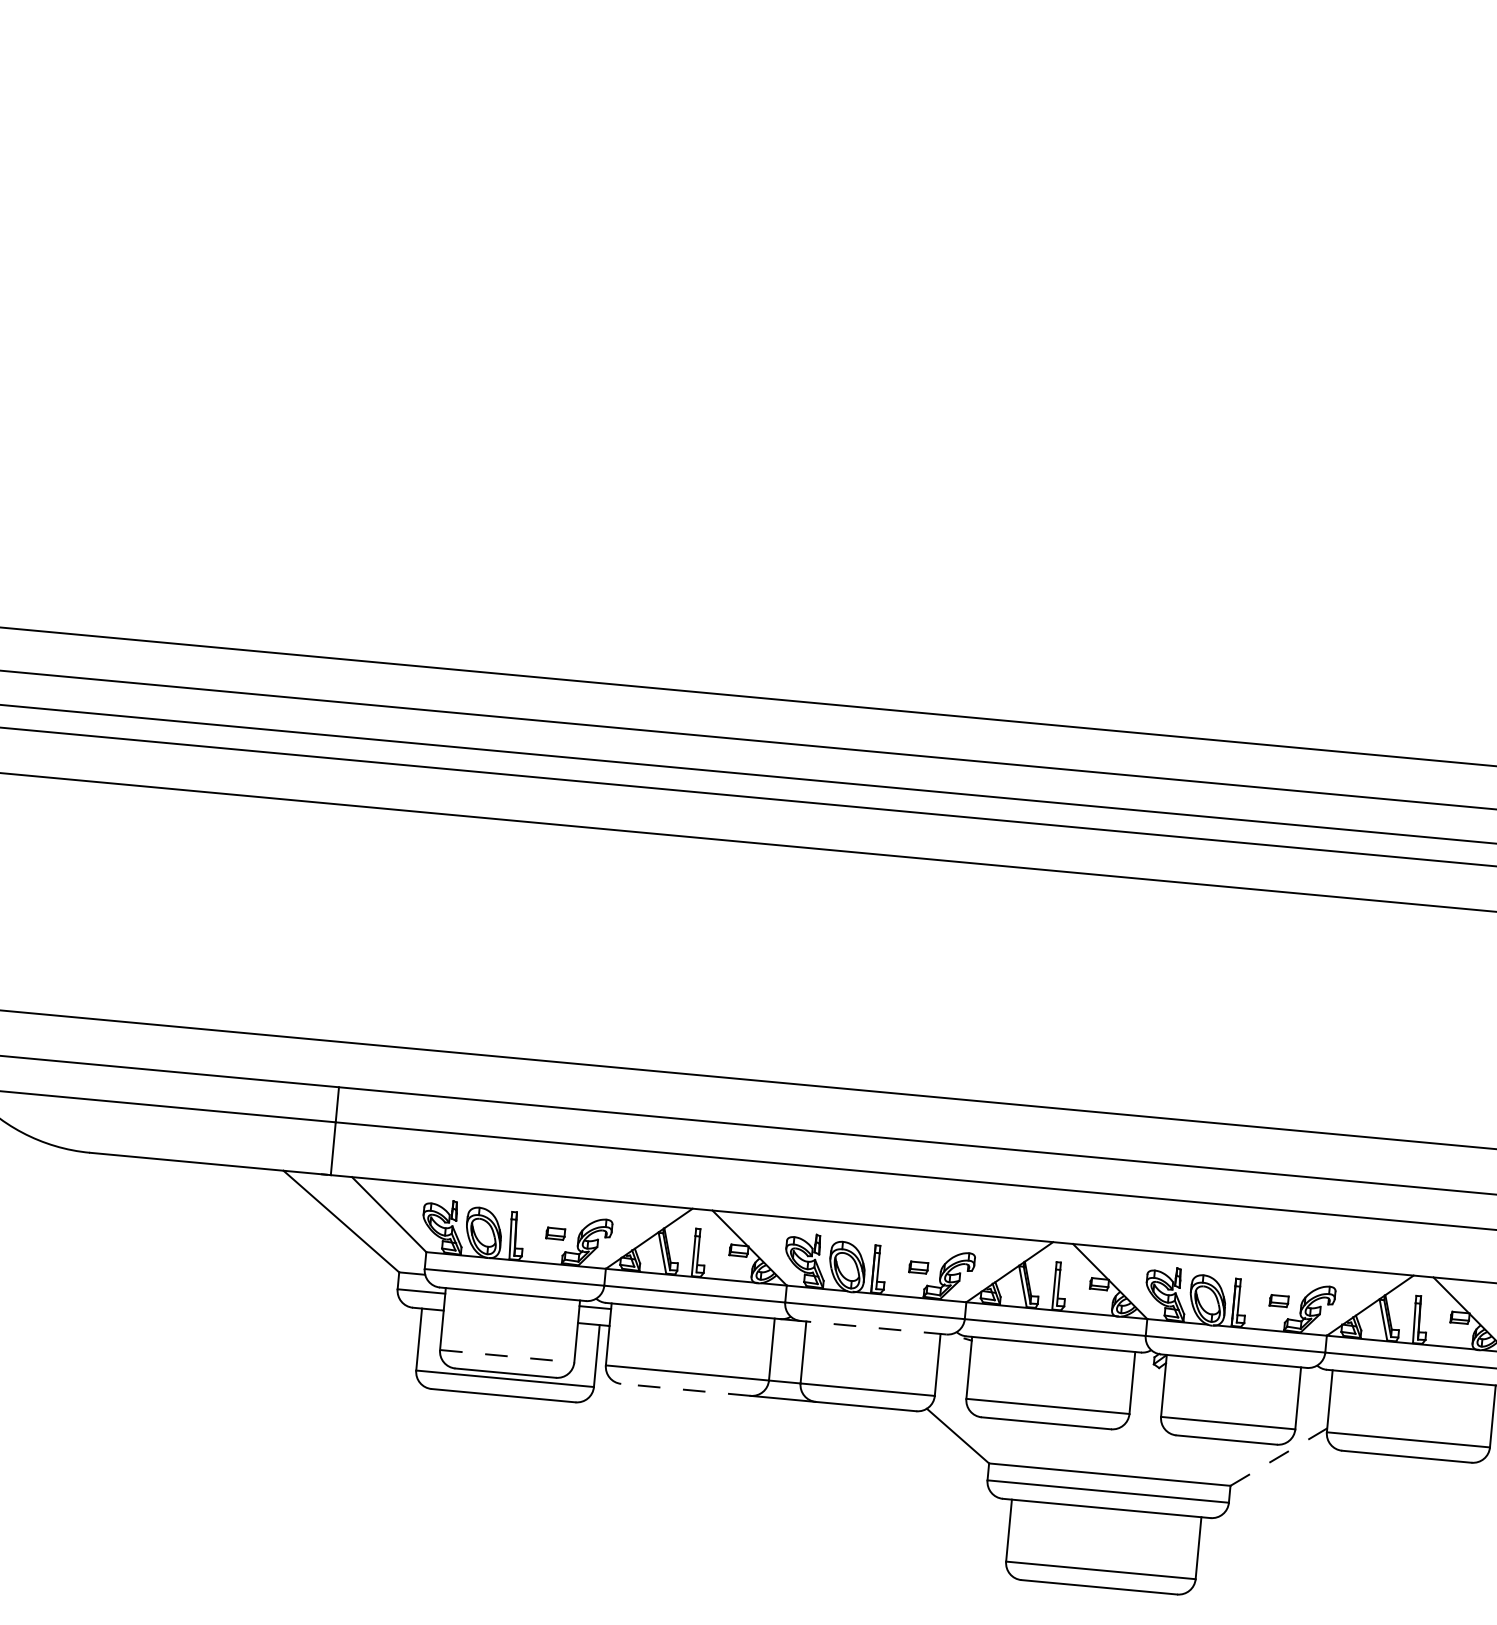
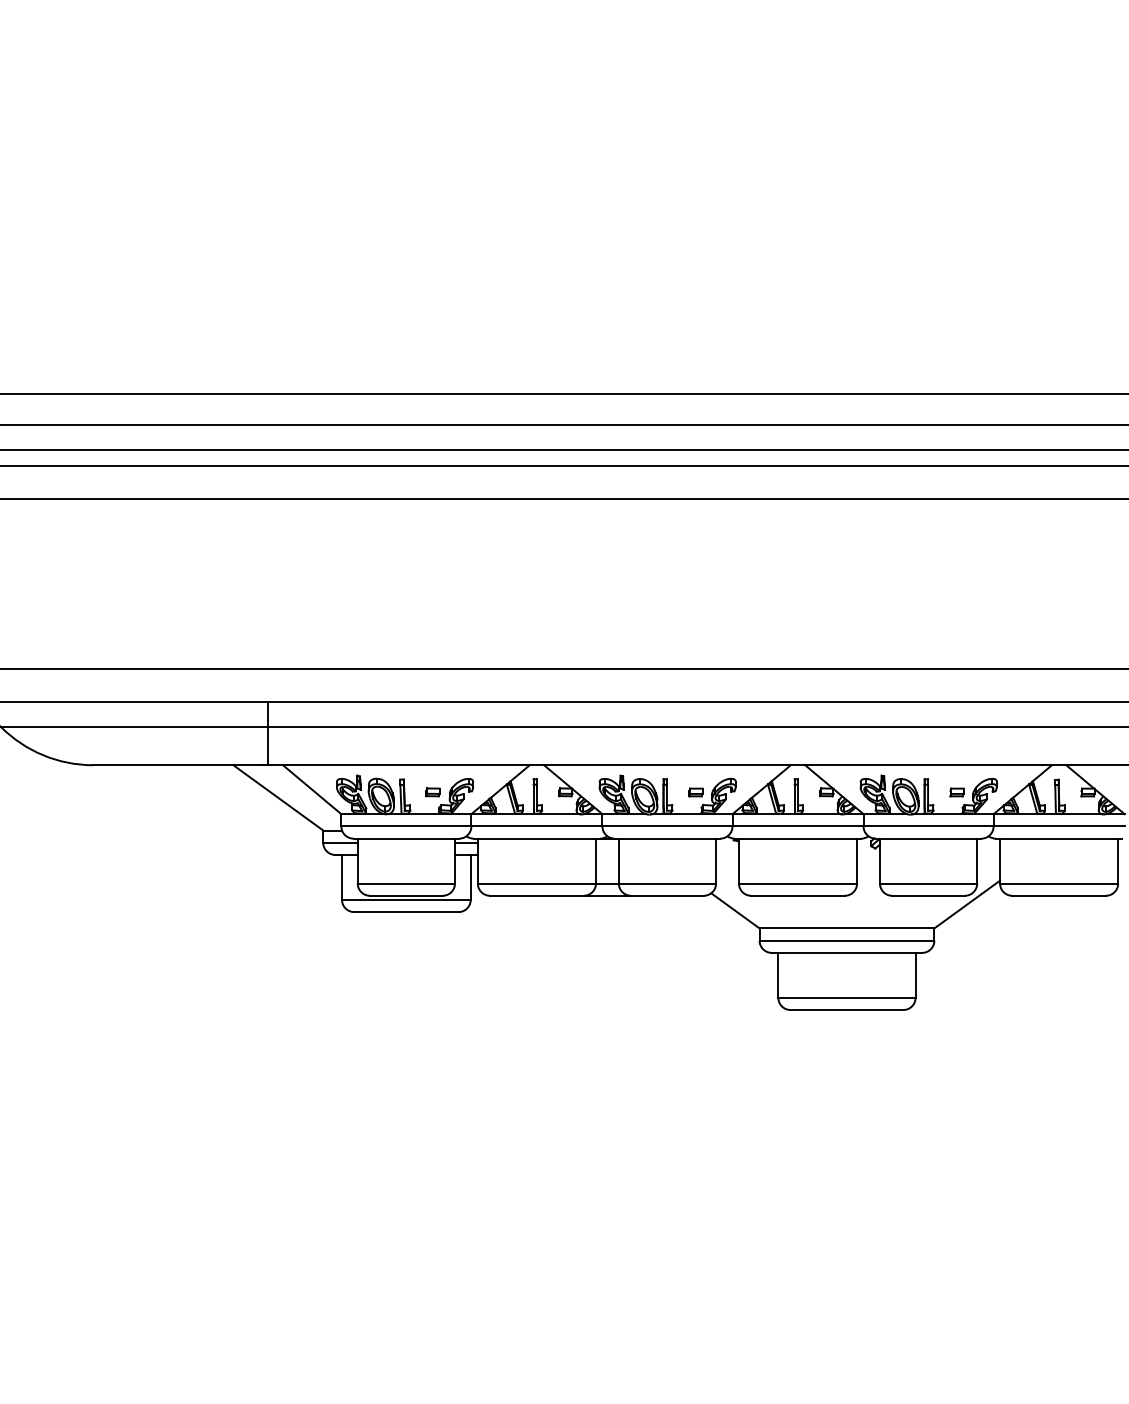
line: (873, 1327) -> (667, 838), dashed -> solid
line: (507, 1356) -> (406, 883), dashed -> solid
line: (685, 1389) -> (536, 895), dashed -> solid
line: (1279, 1457) -> (967, 904), dashed -> solid

